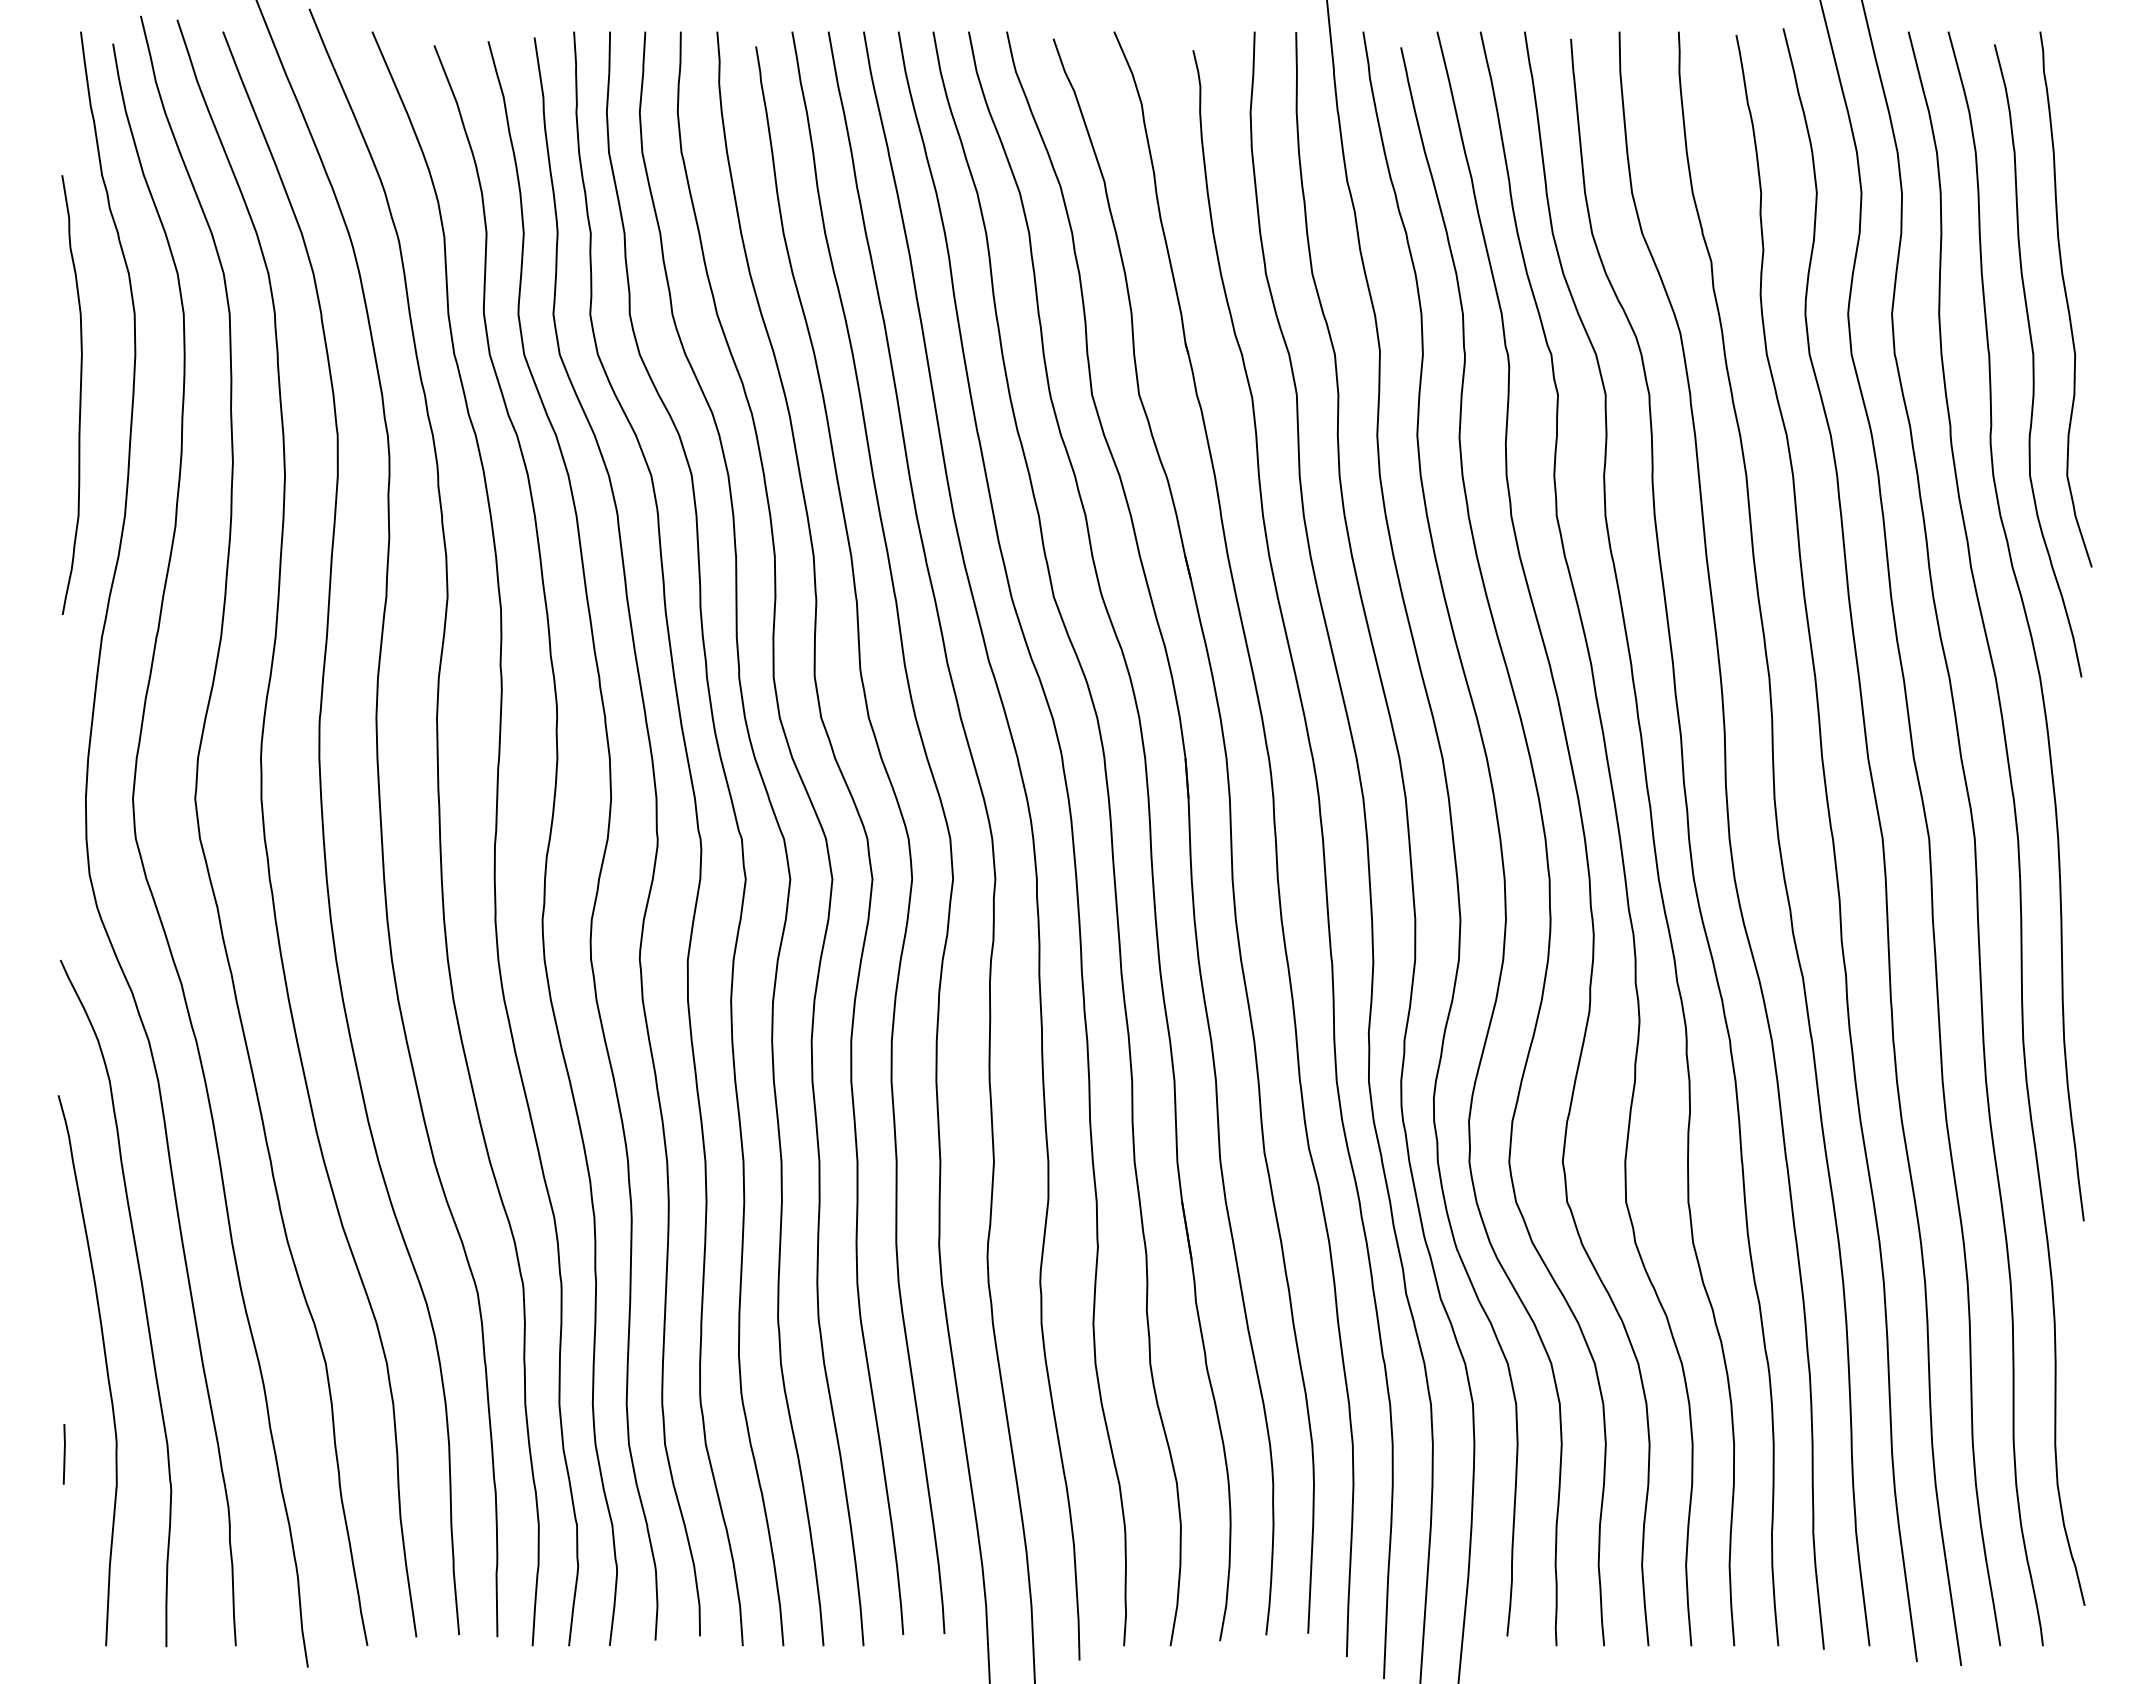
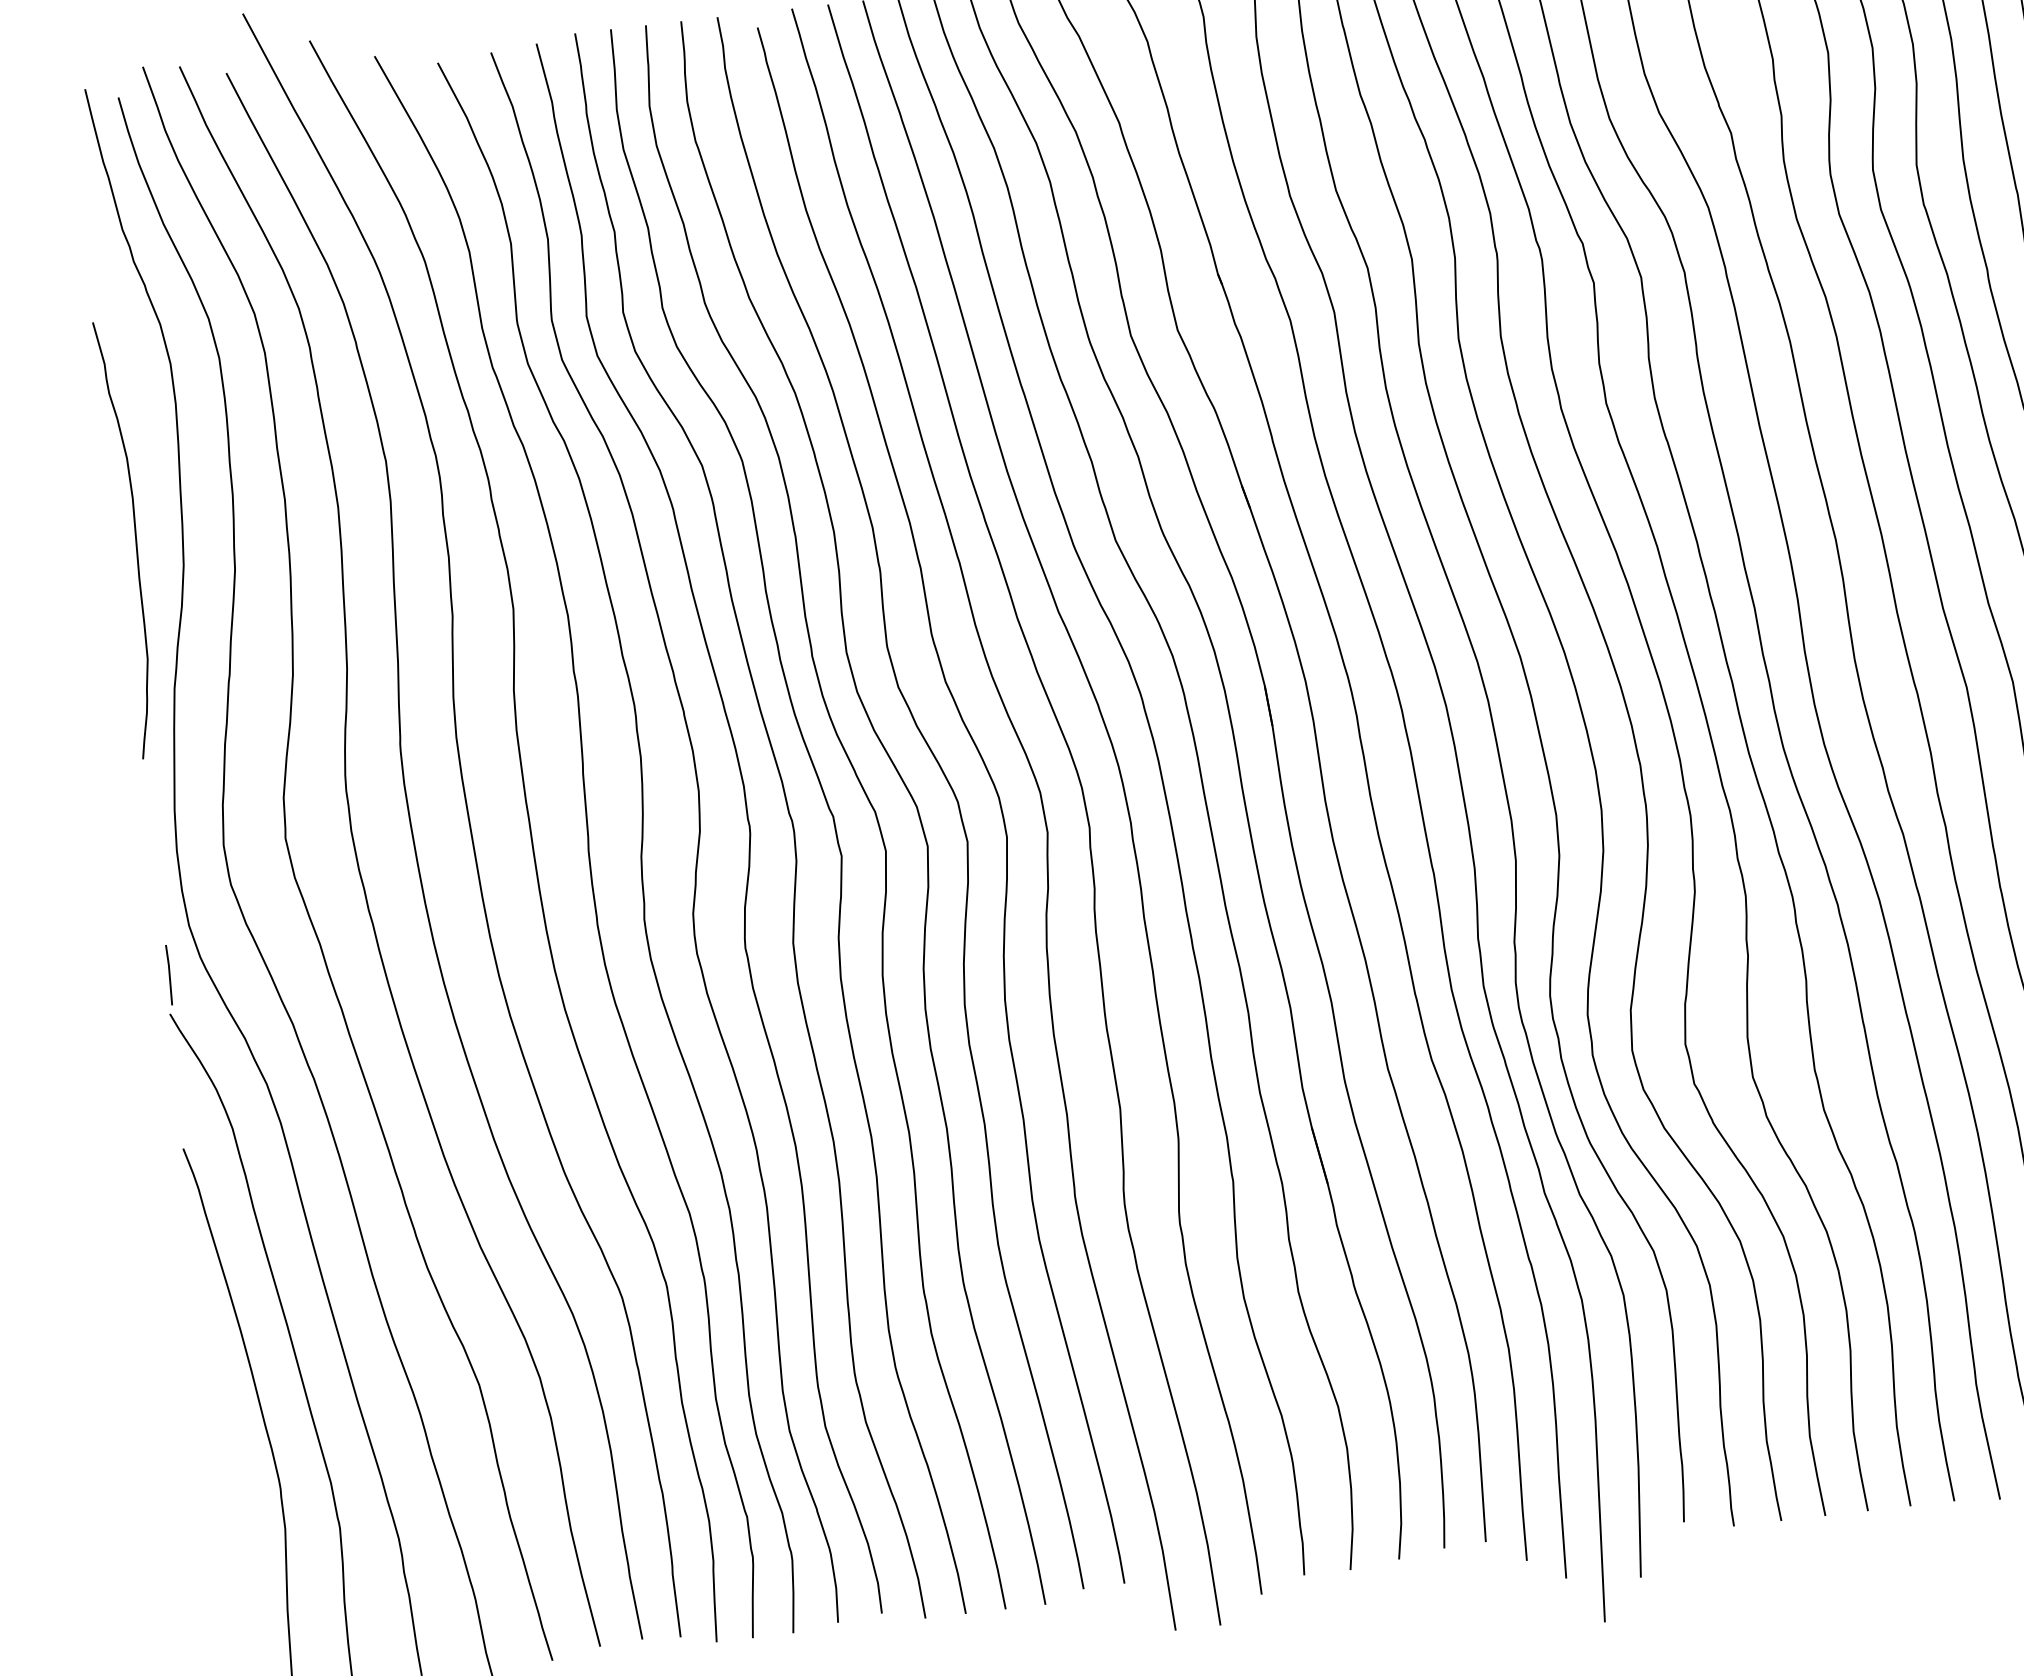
curve: (79, 394) -> (134, 538), moved
line: (63, 1454) -> (168, 975), moved

